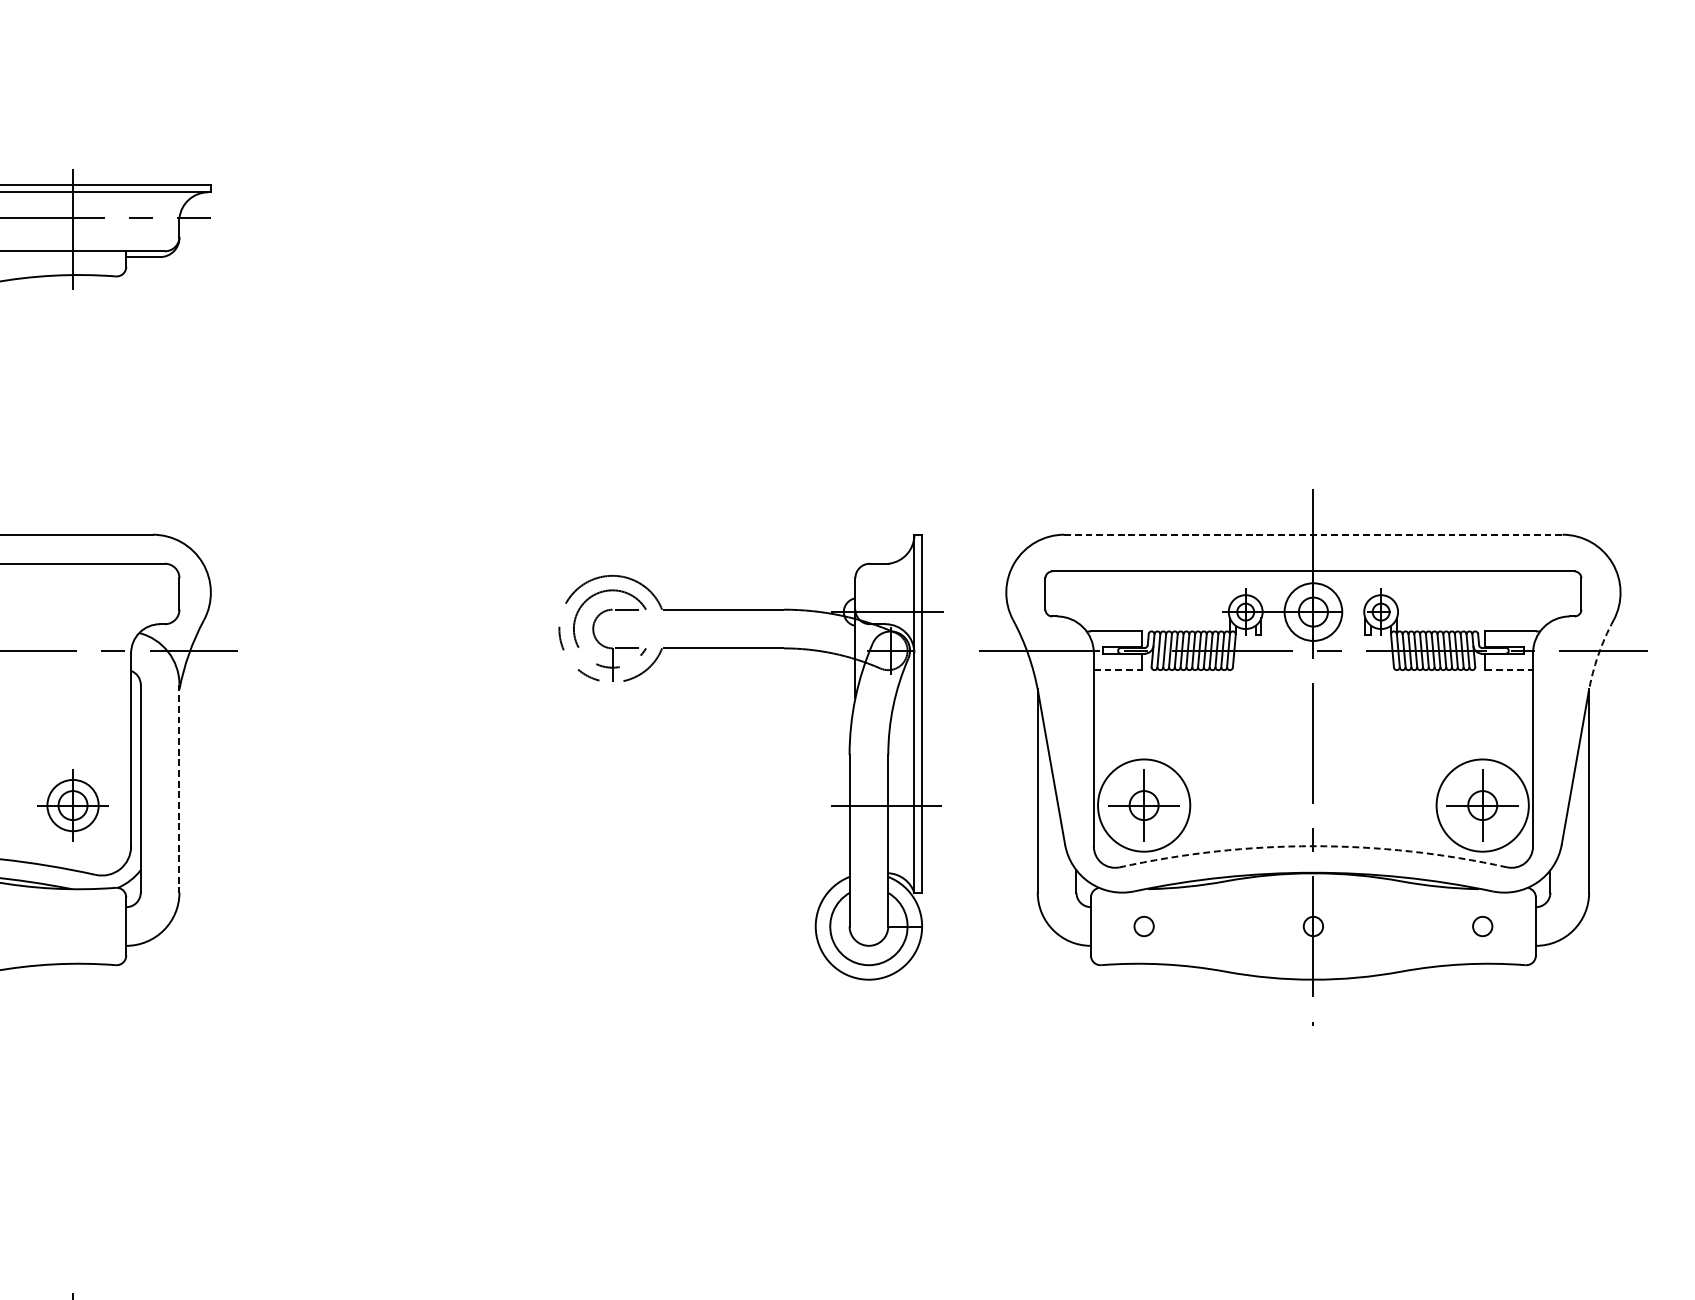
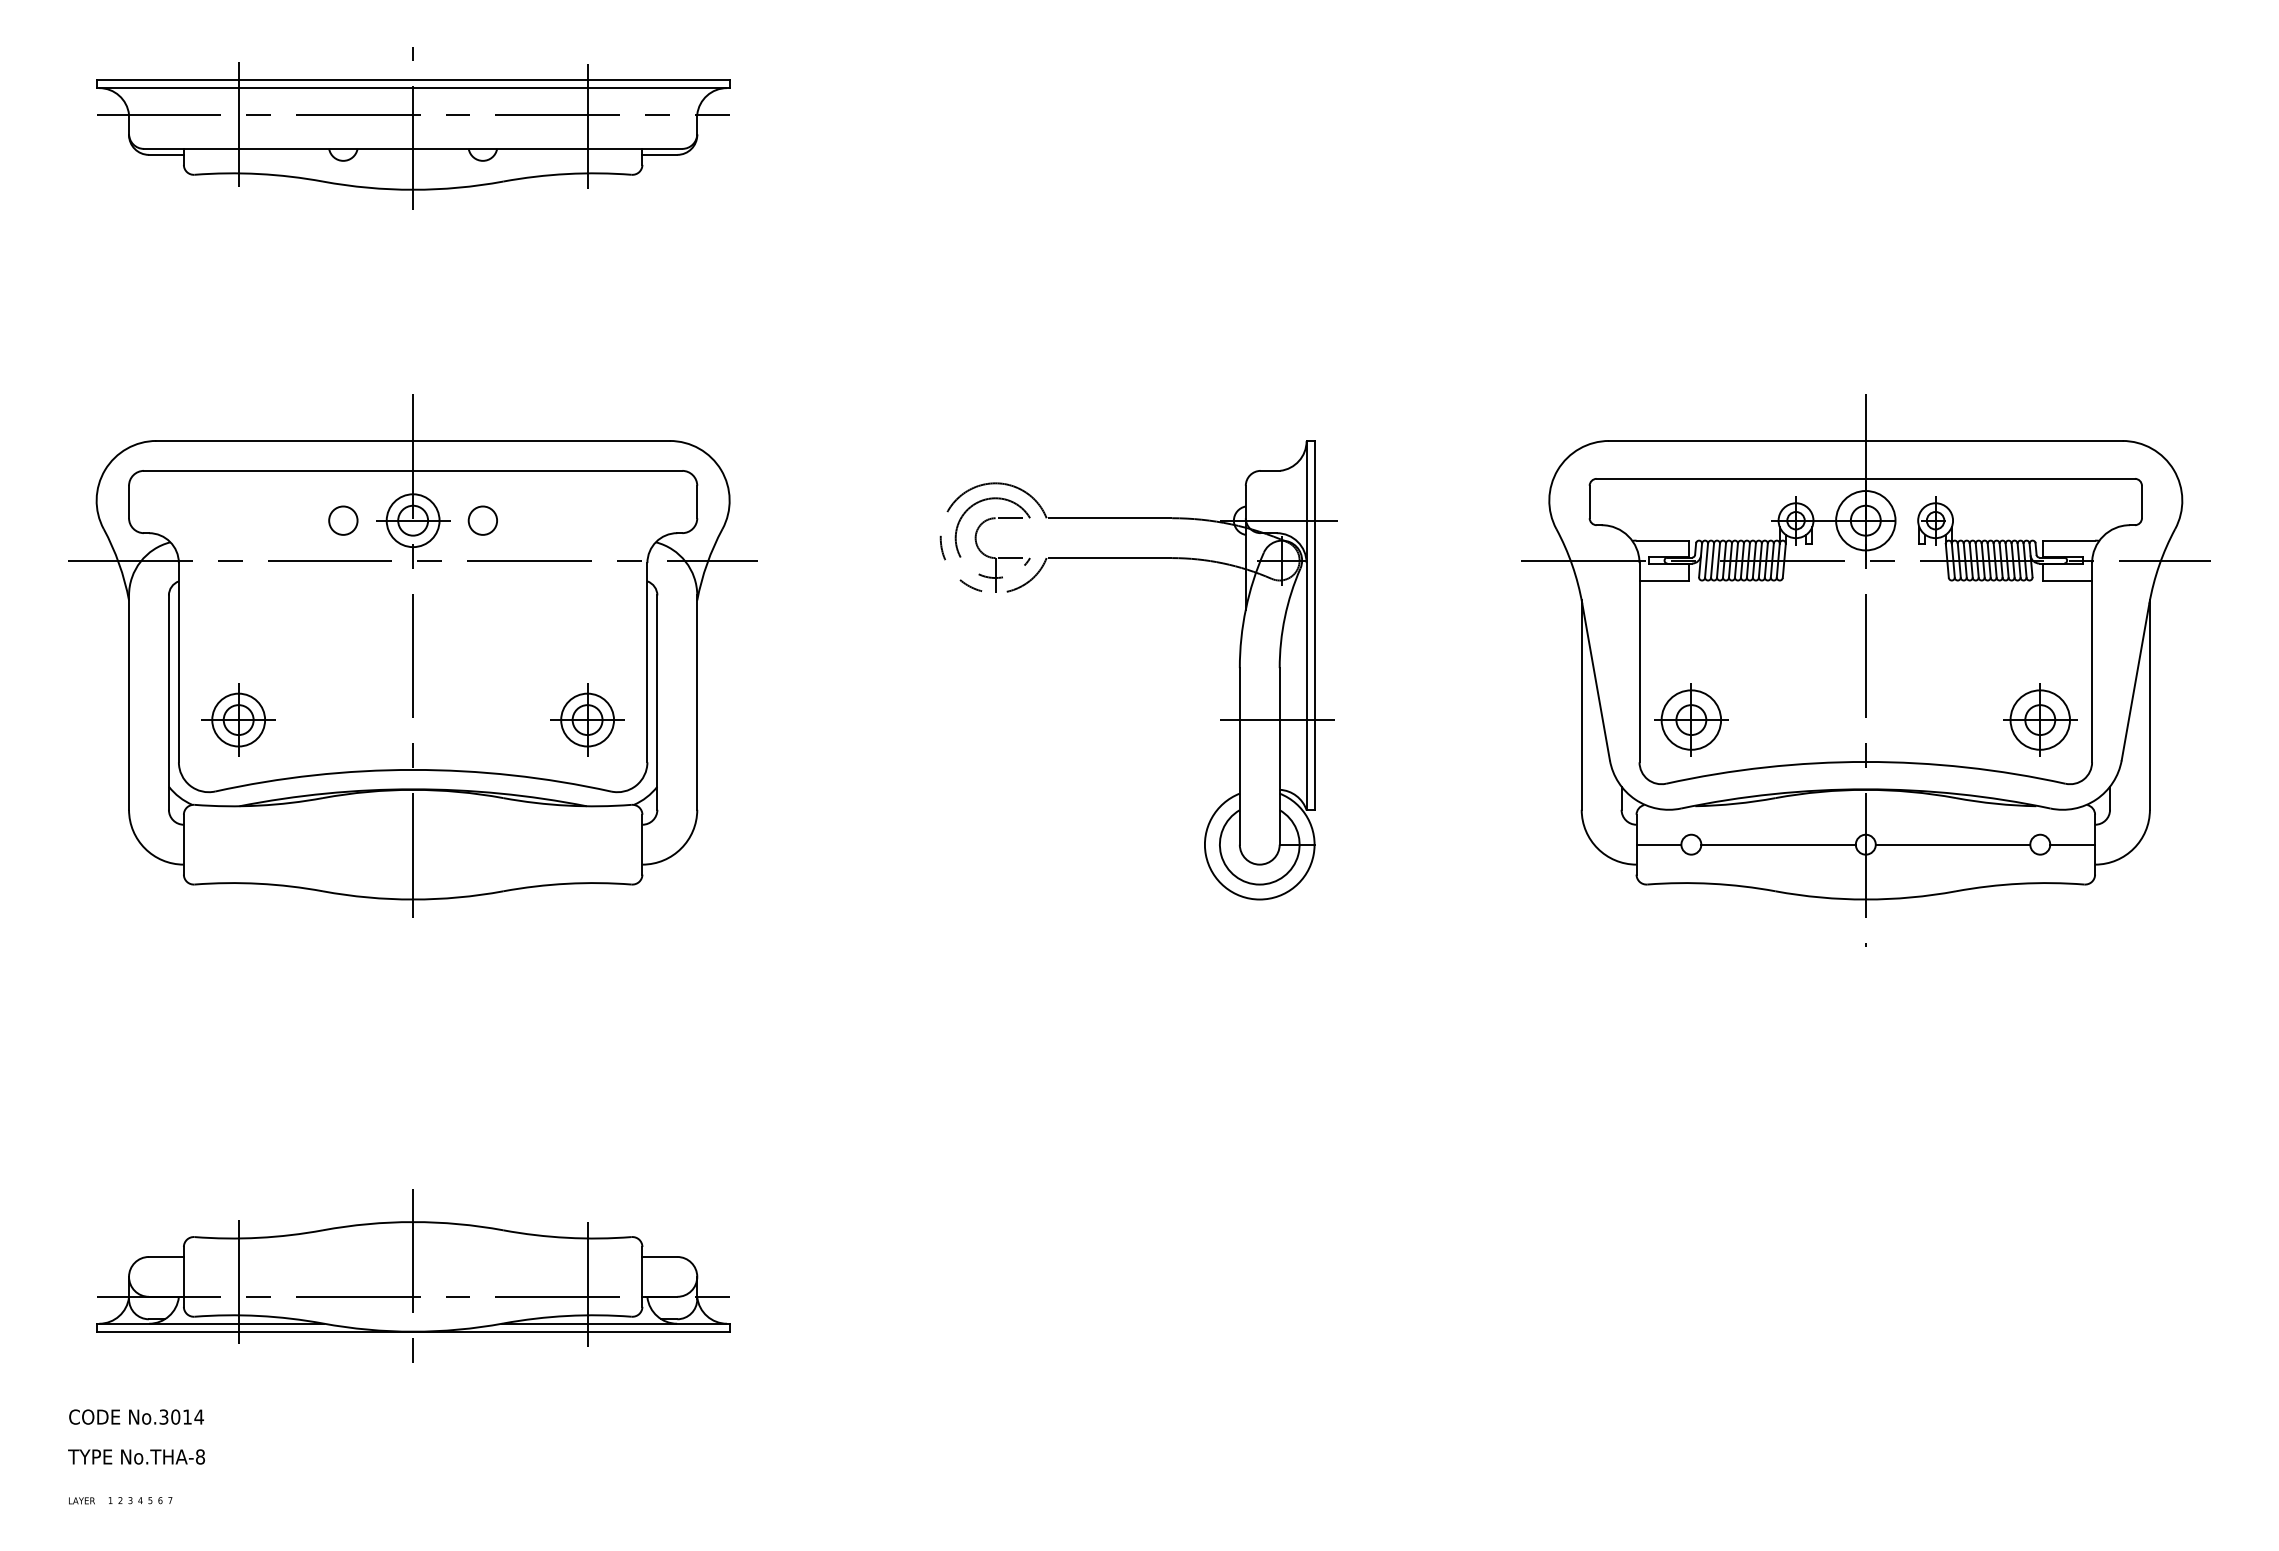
line: (1313, 534) -> (1865, 440), dashed -> solid
arc: (1598, 655) -> (2159, 565), dashed -> solid
line: (1118, 670) -> (1664, 580), dashed -> solid
line: (1509, 670) -> (2067, 580), dashed -> solid
line: (179, 789) -> (697, 703), dashed -> solid
part: (830, 805) -> (1220, 719), moved
circle: (1144, 805) -> (1691, 719), size x0.62
circle: (1481, 805) -> (2039, 719), size x0.62
arc: (1313, 845) -> (1865, 761), dashed -> solid
line: (1112, 926) -> (1658, 844), added
line: (1228, 926) -> (1778, 844), added
line: (1397, 926) -> (1952, 844), added
line: (1513, 926) -> (2072, 844), added

